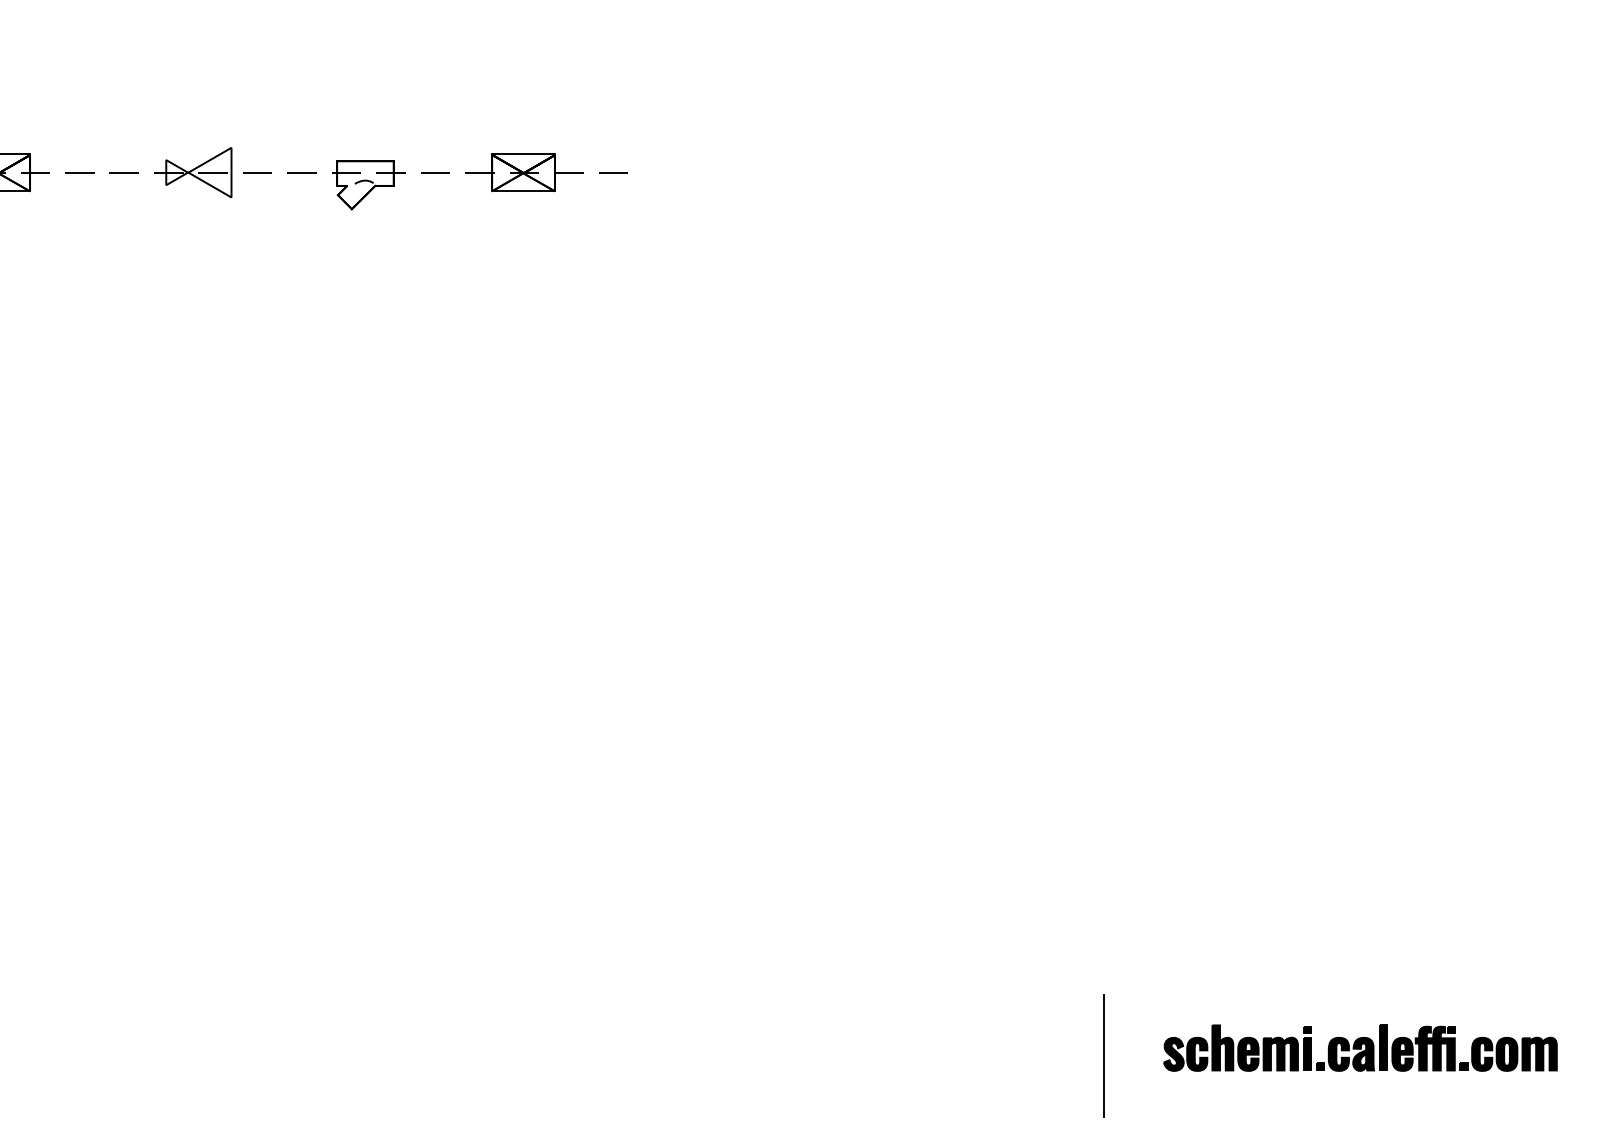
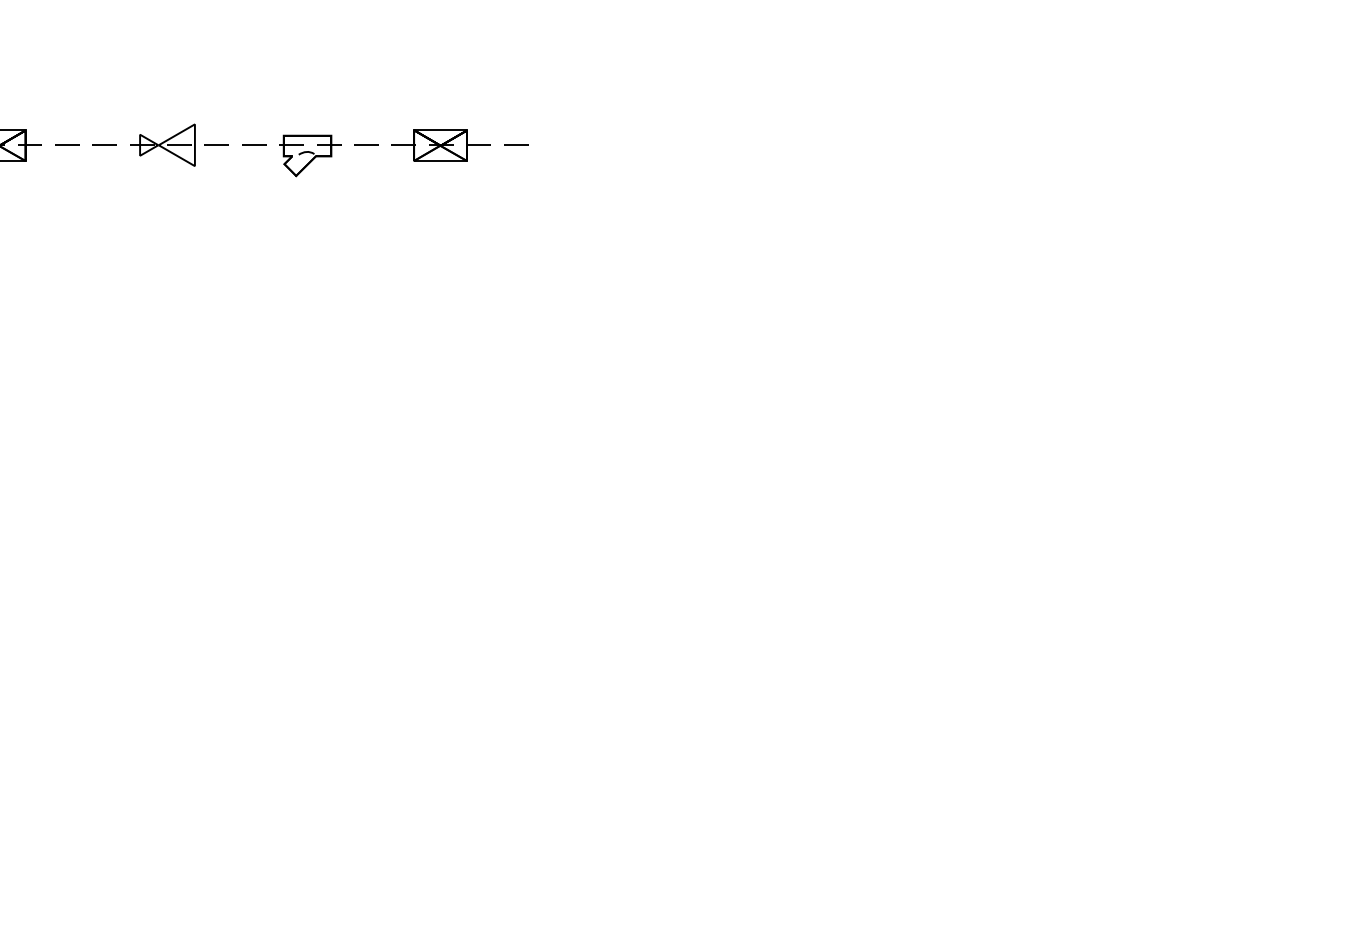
part: (1360, 1047) -> (1144, 880), removed
line: (1103, 1055) -> (928, 887), removed

